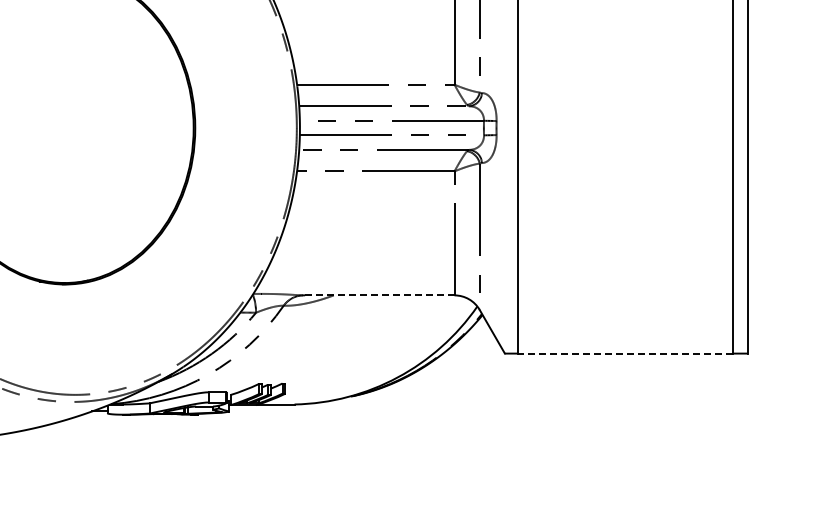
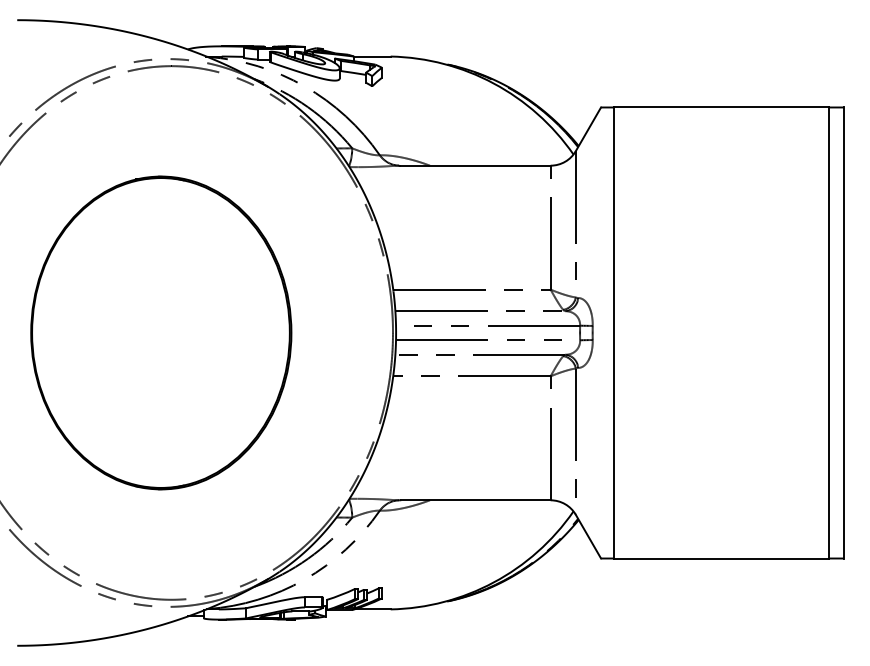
line: (379, 295) -> (475, 500), dashed -> solid
line: (625, 353) -> (721, 558), dashed -> solid

